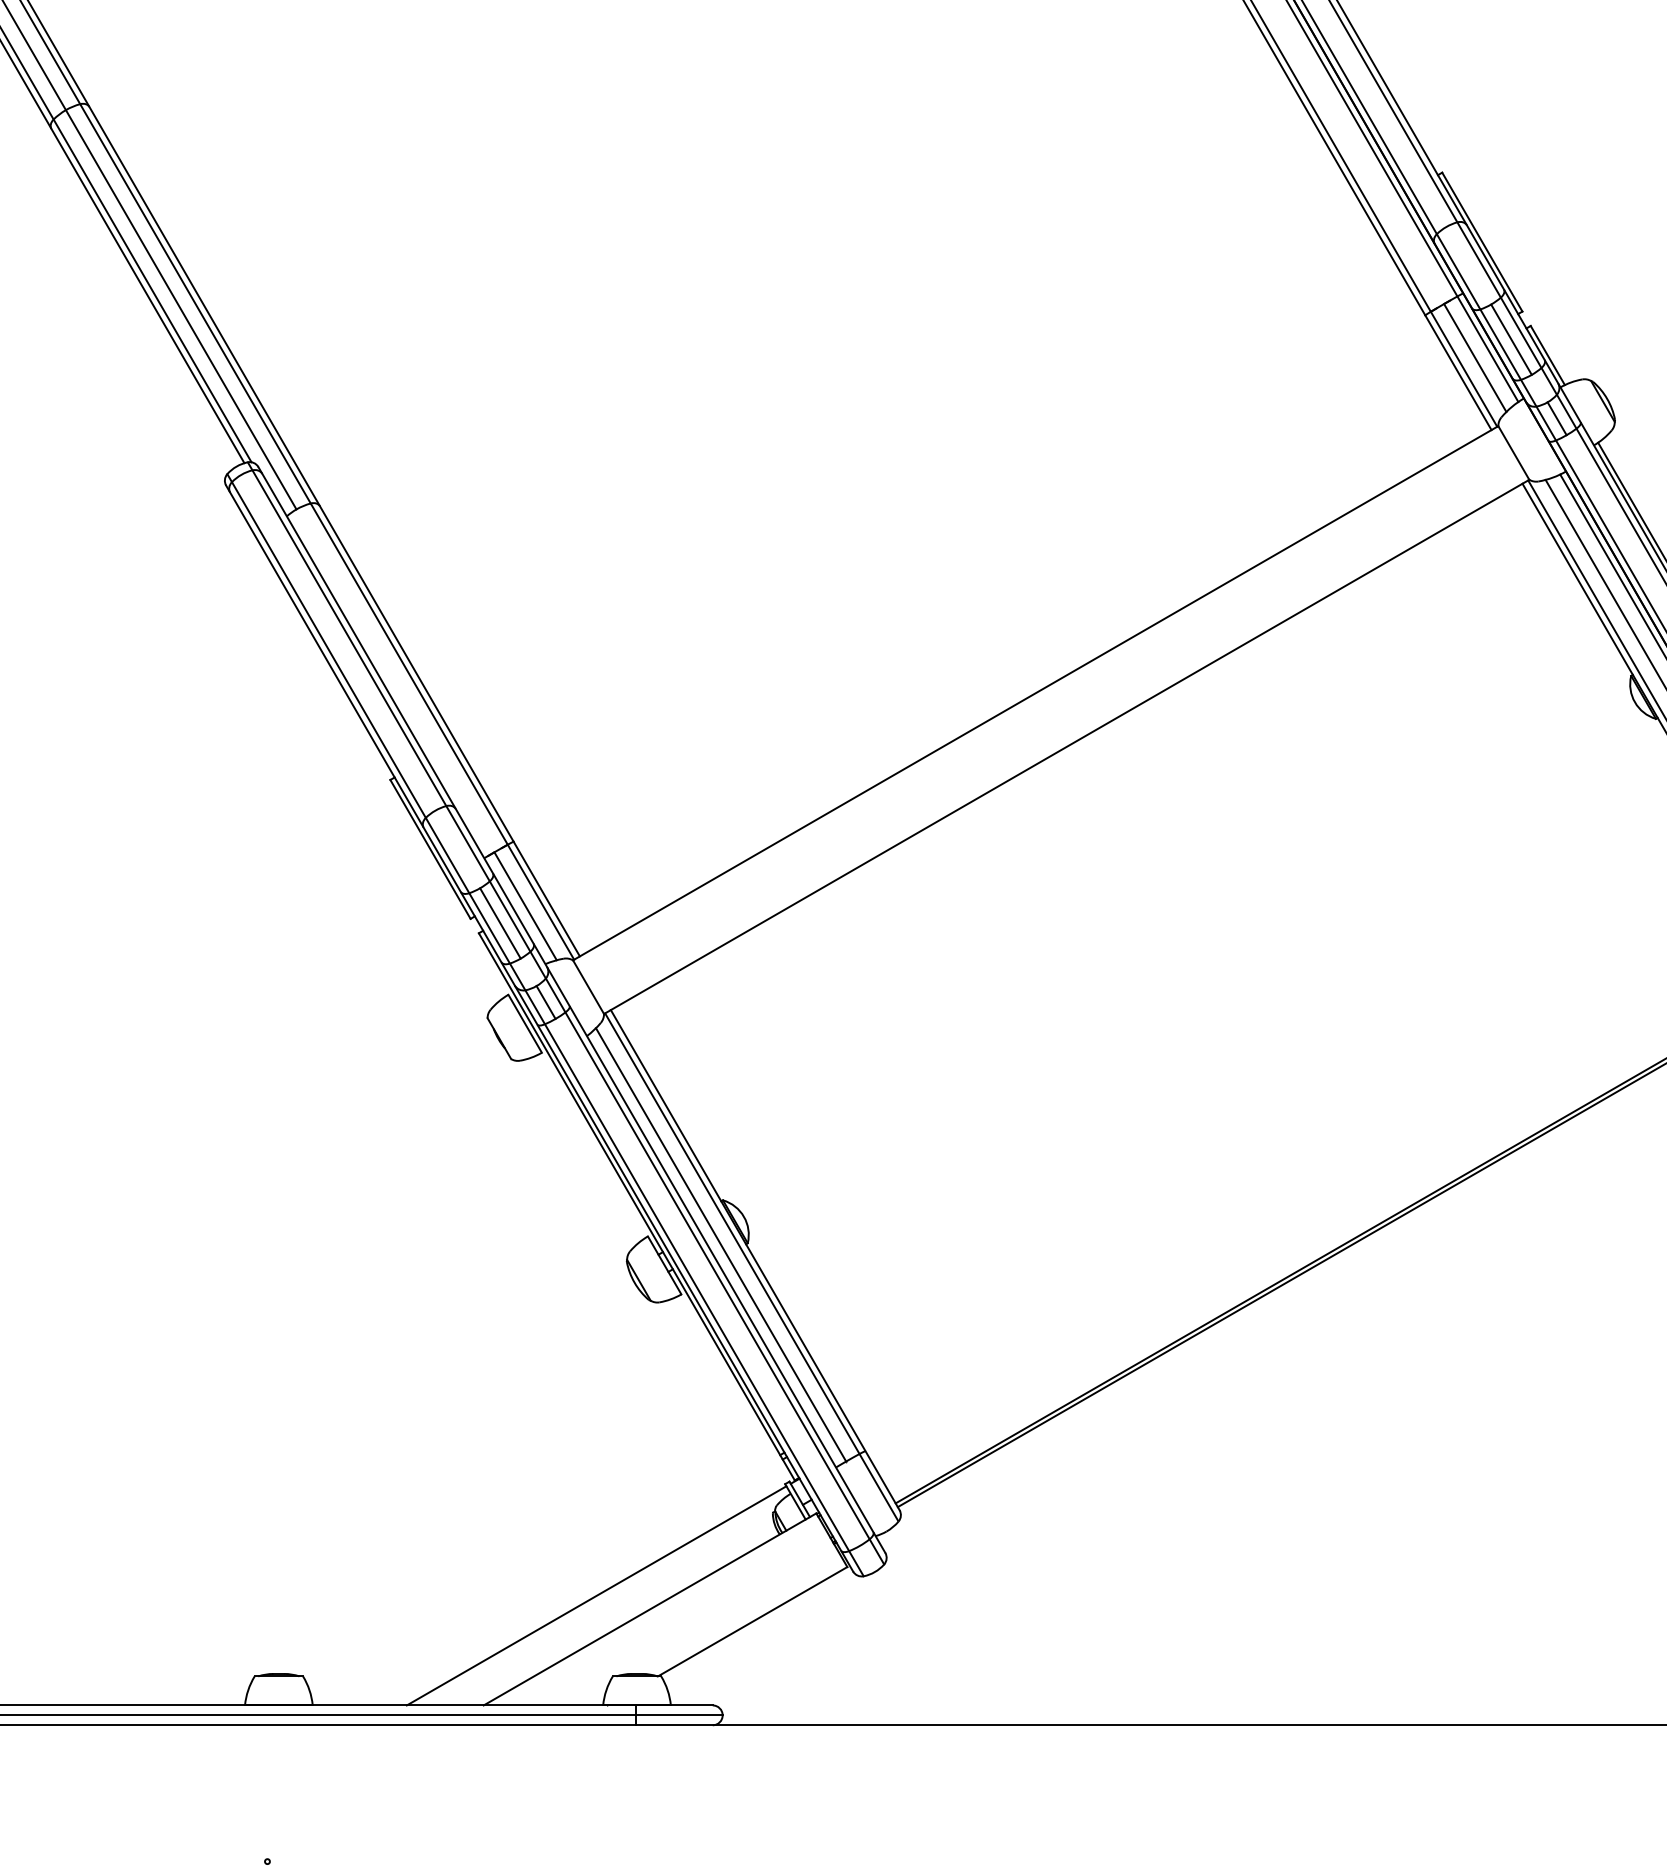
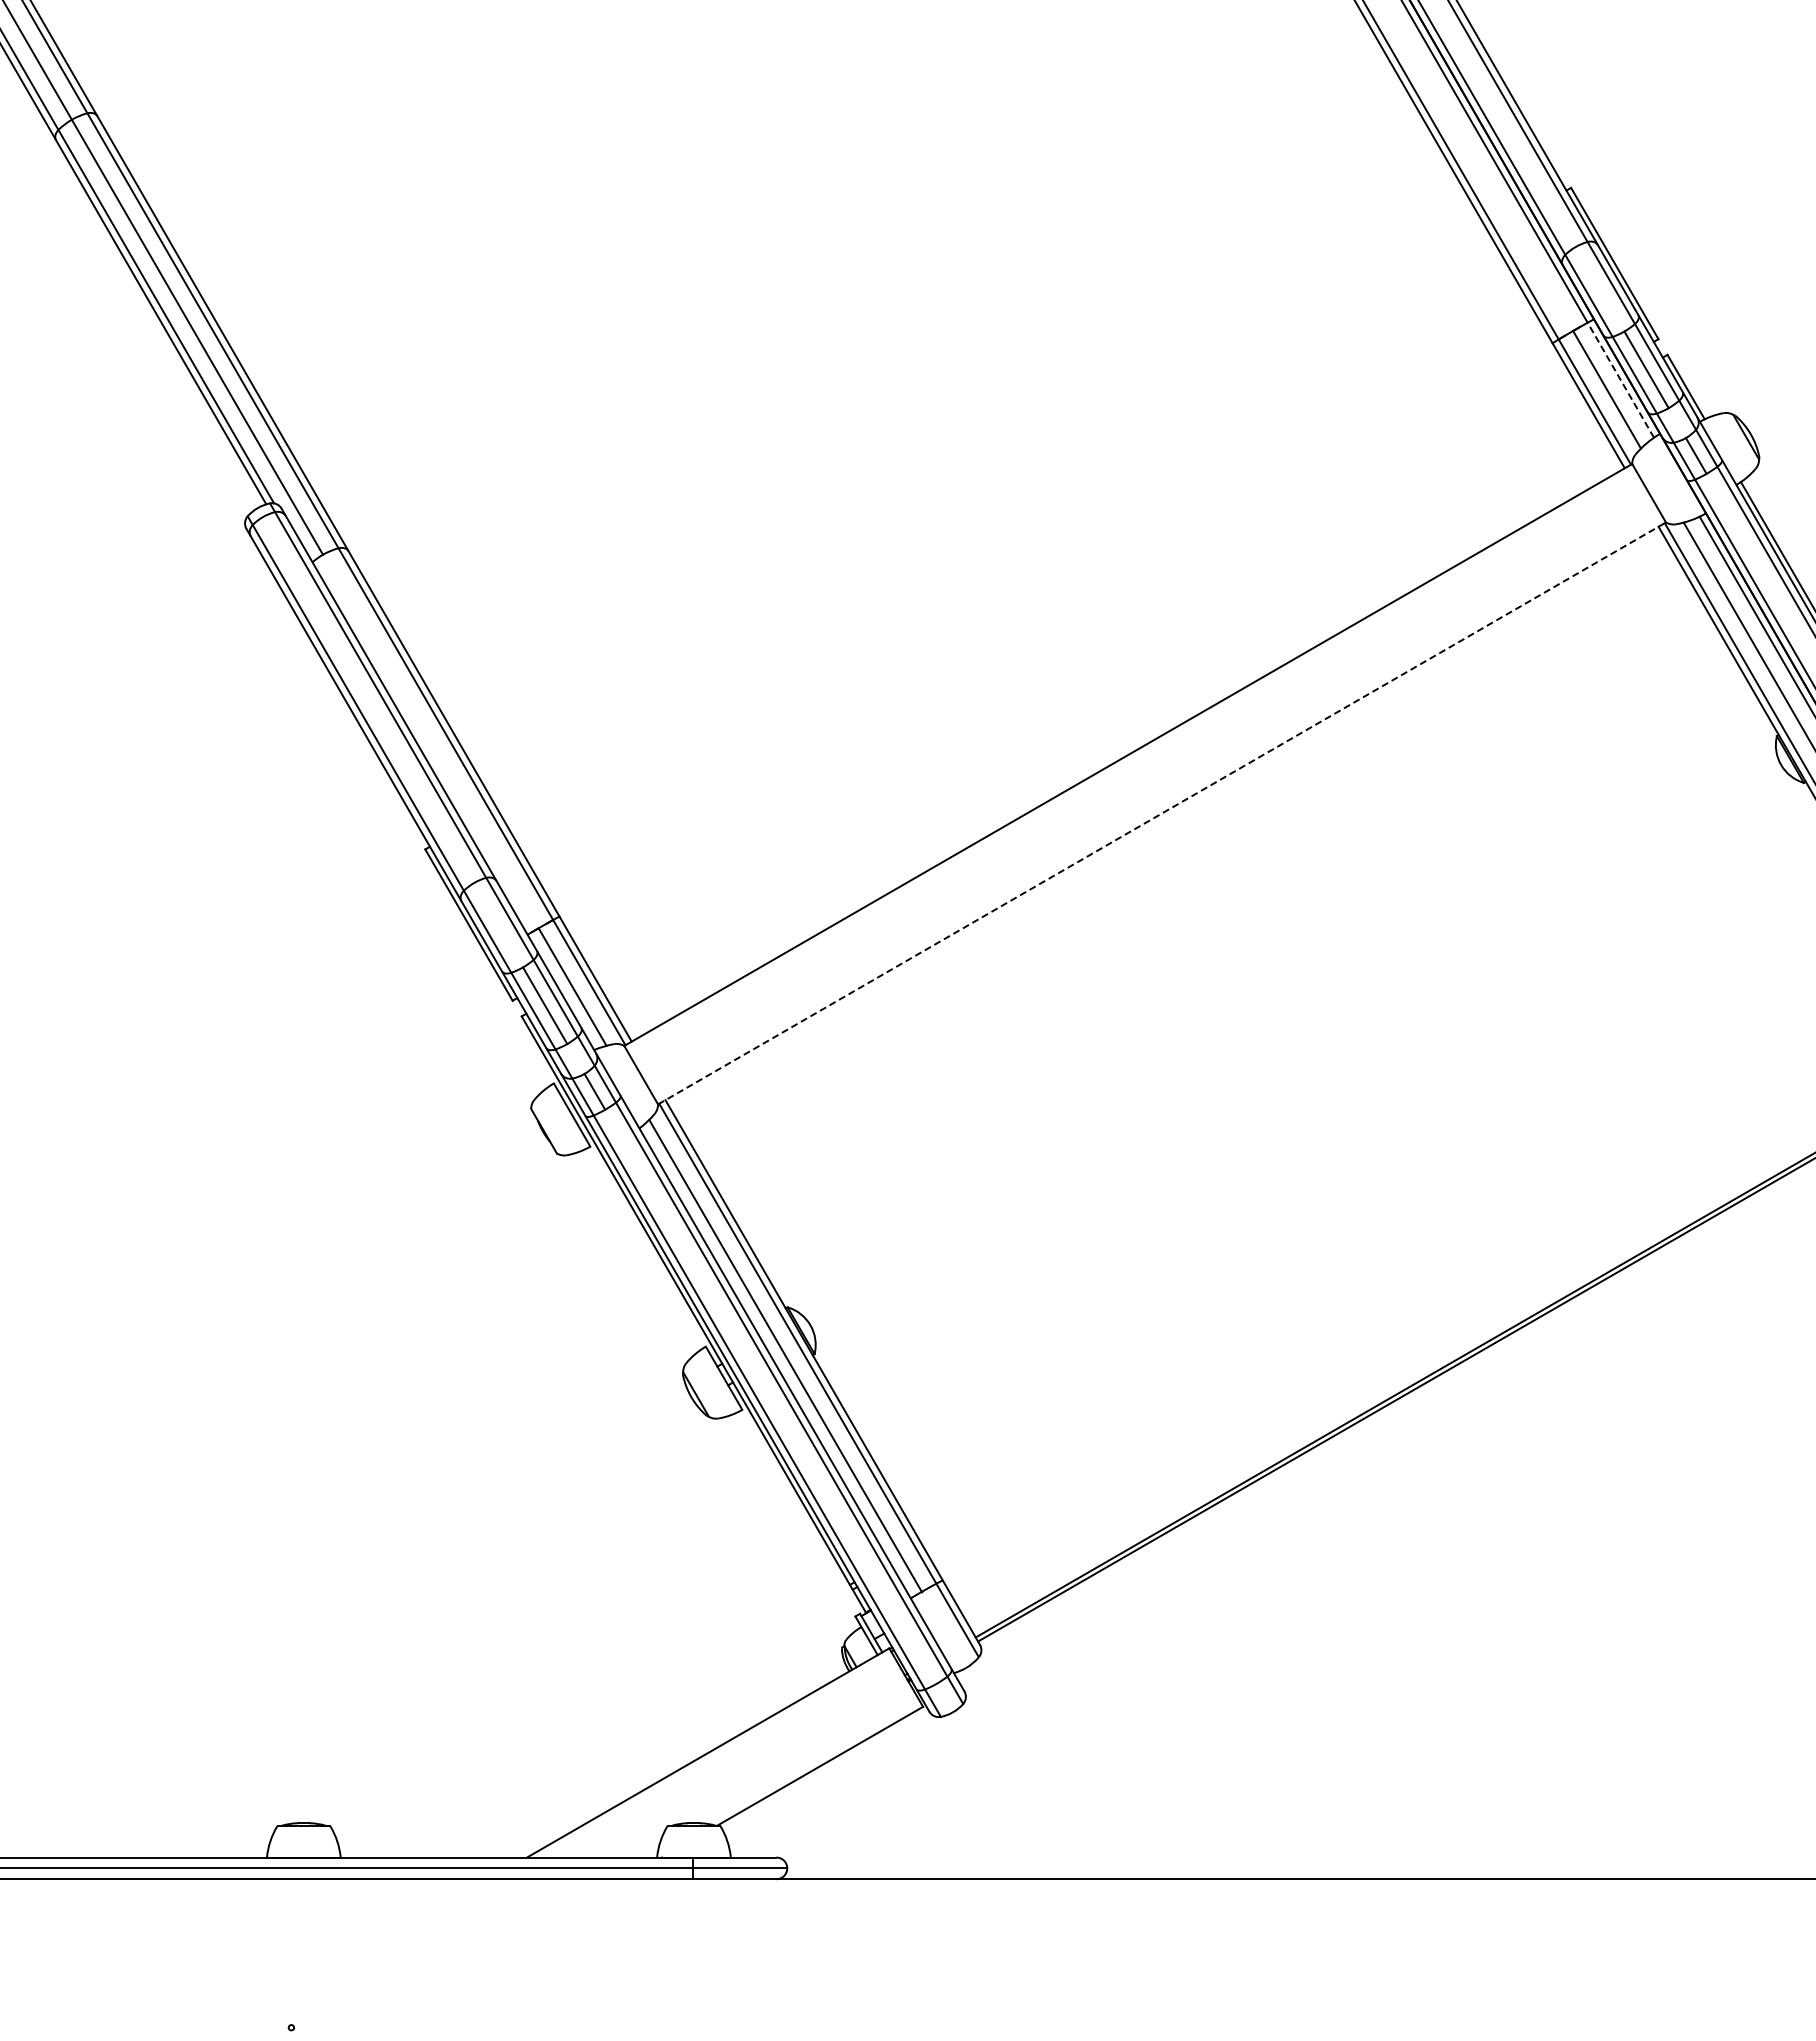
line: (1487, 348) -> (1620, 379), solid -> dashed
line: (1067, 746) -> (1162, 813), solid -> dashed
line: (596, 1595) -> (649, 1737), removed

